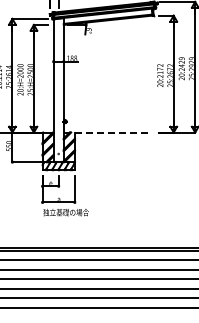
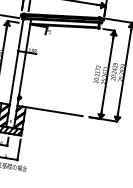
line: (107, 132) -> (50, 111), dashed -> solid

